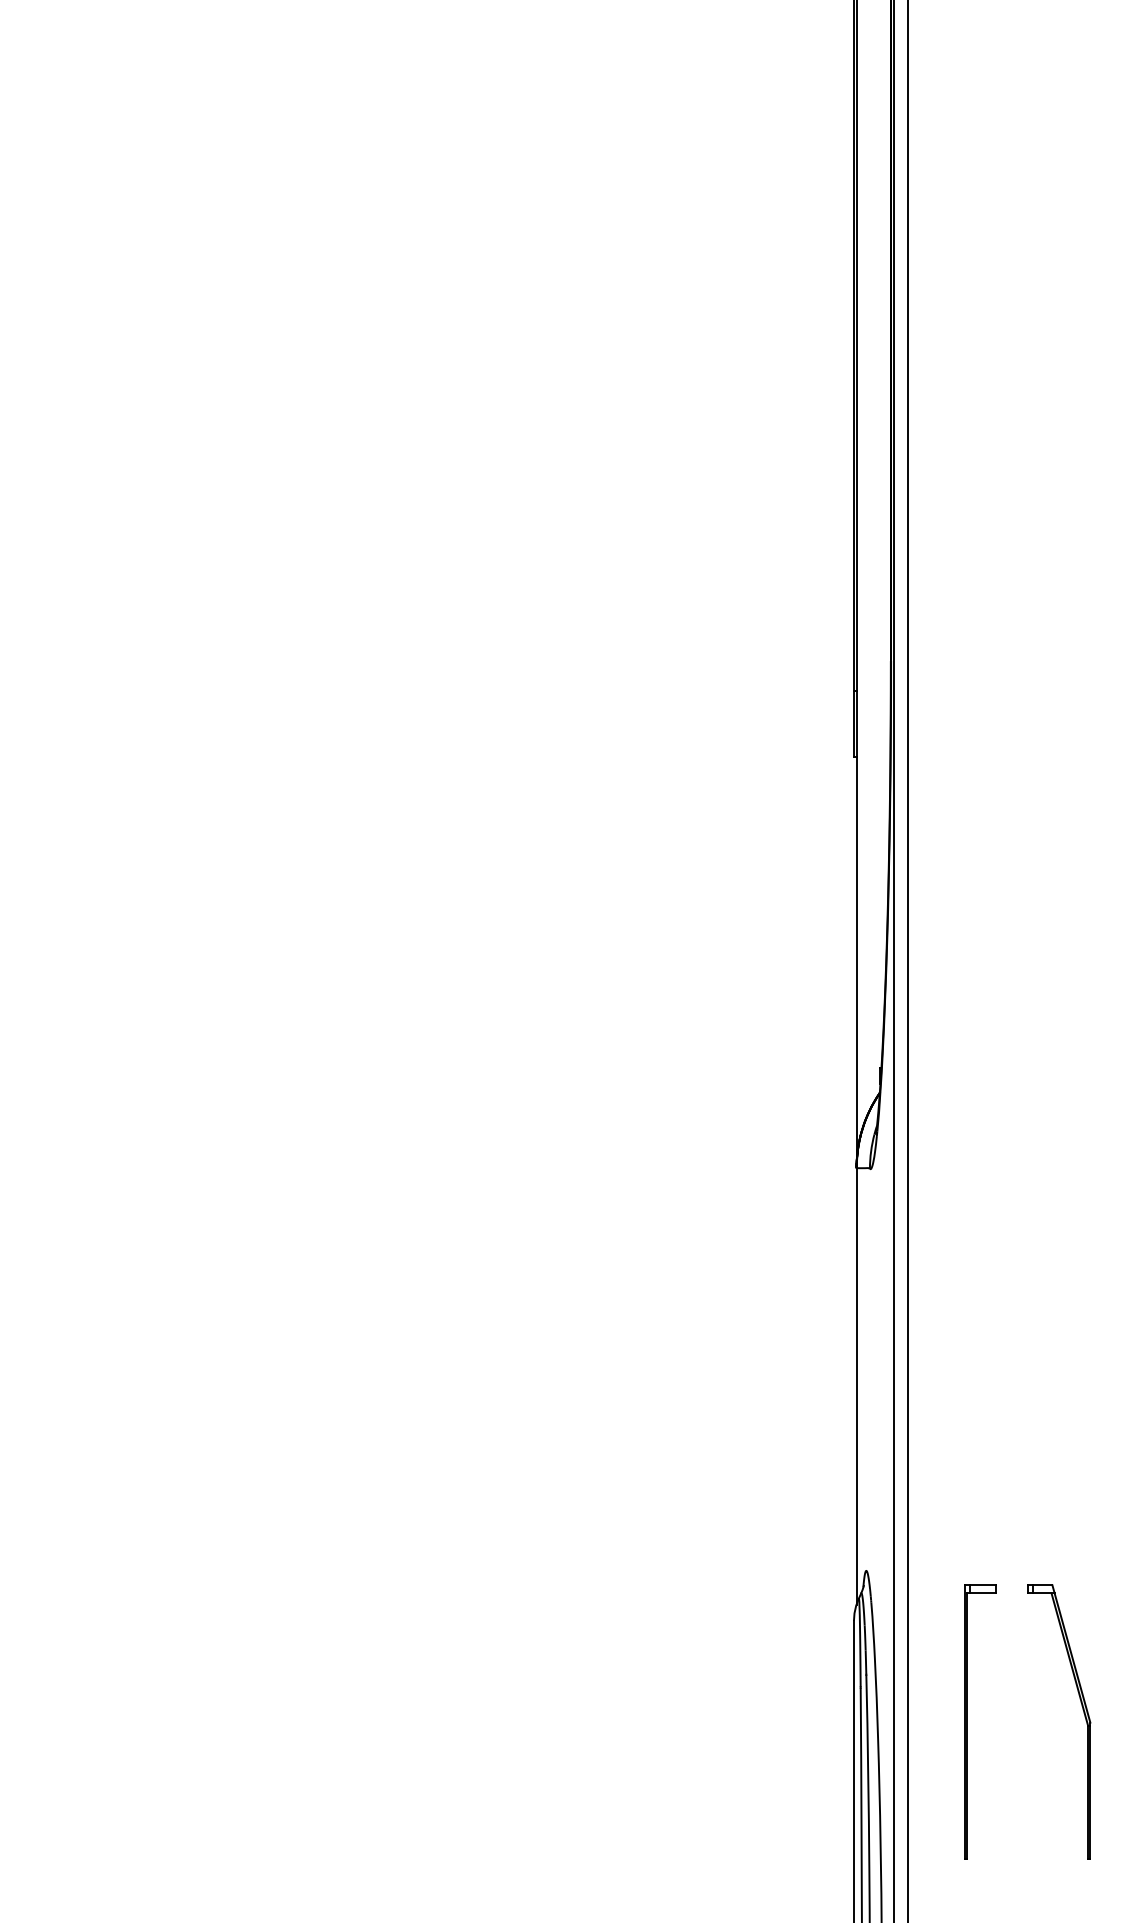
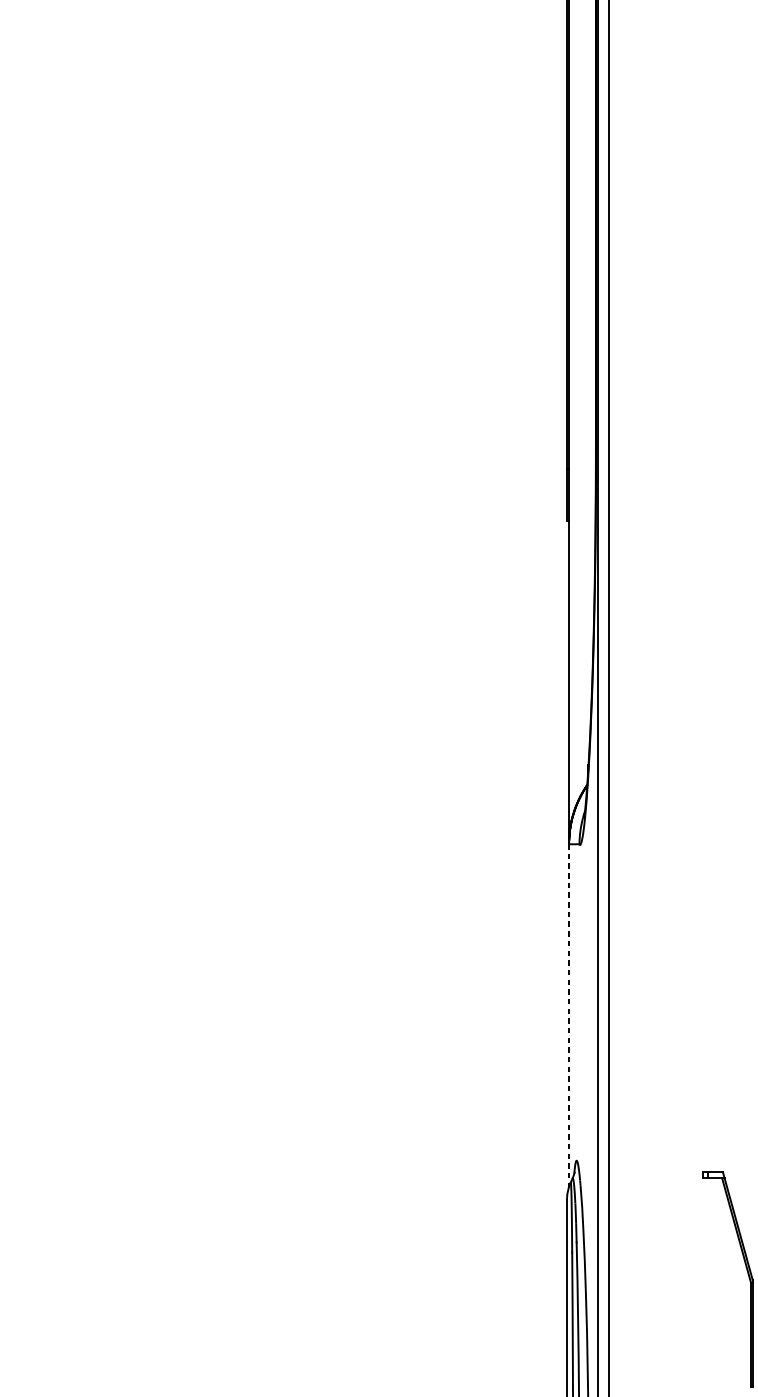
line: (856, 1386) -> (568, 1015), solid -> dashed
part: (967, 1721) -> (656, 1279), removed

